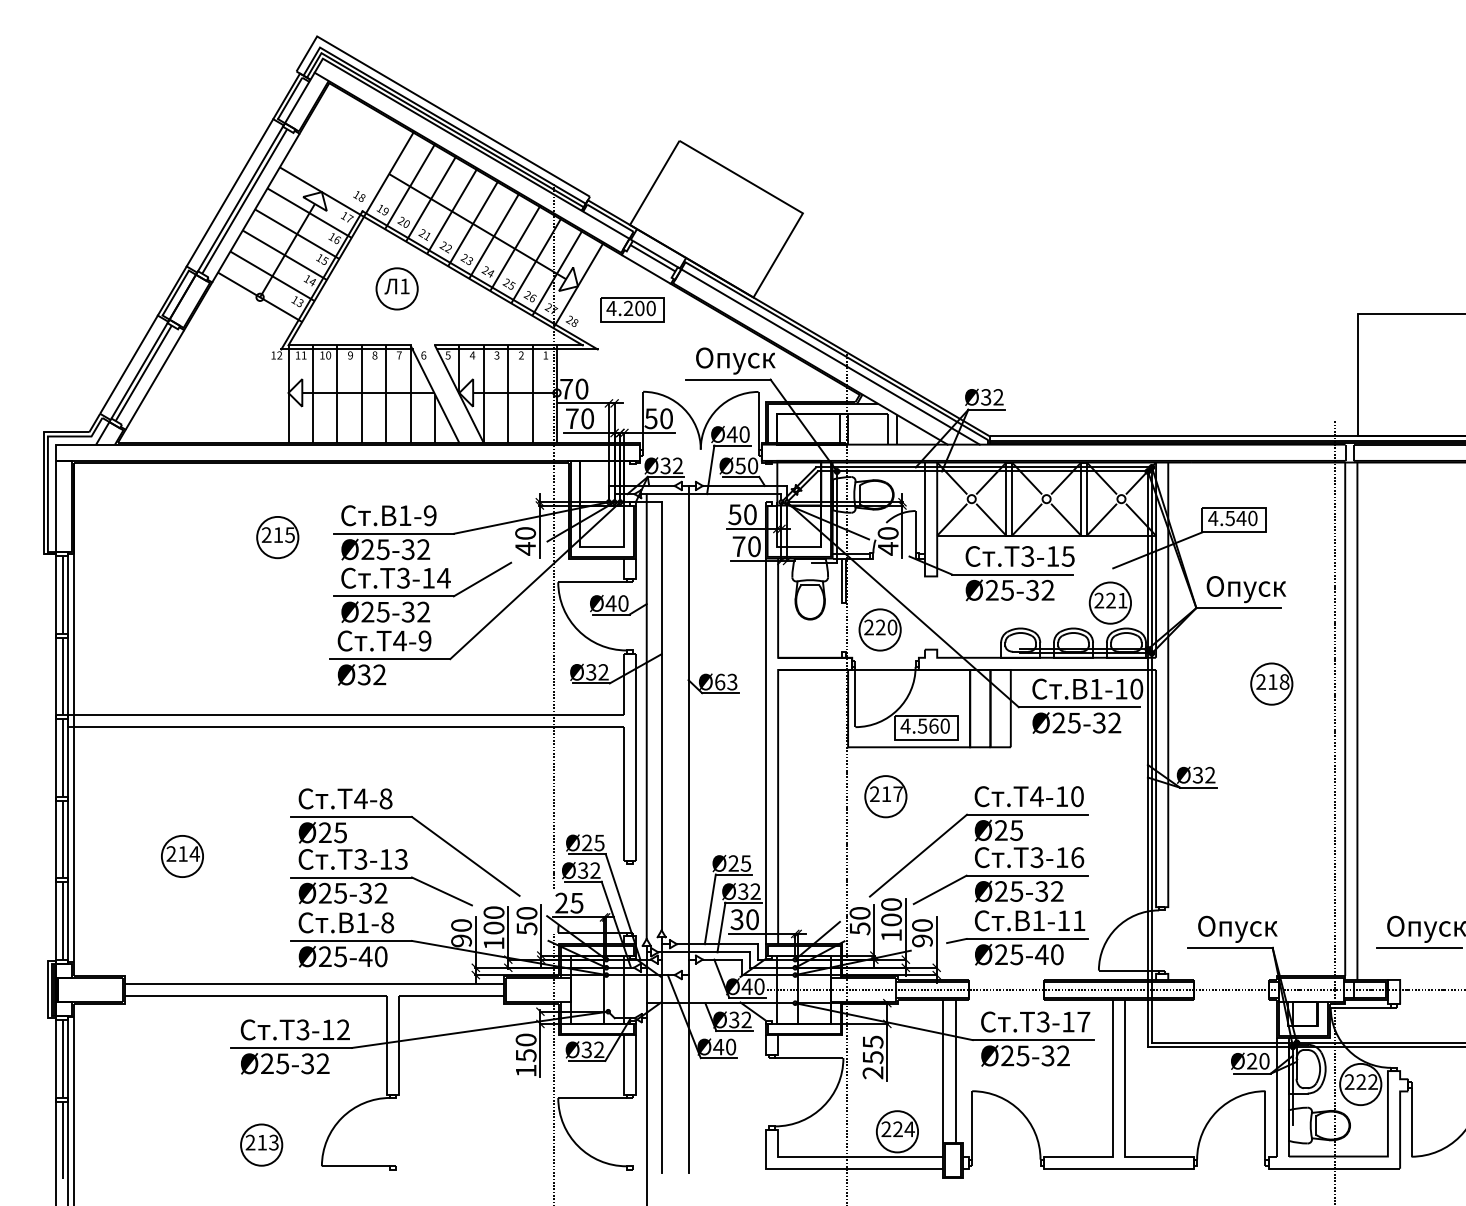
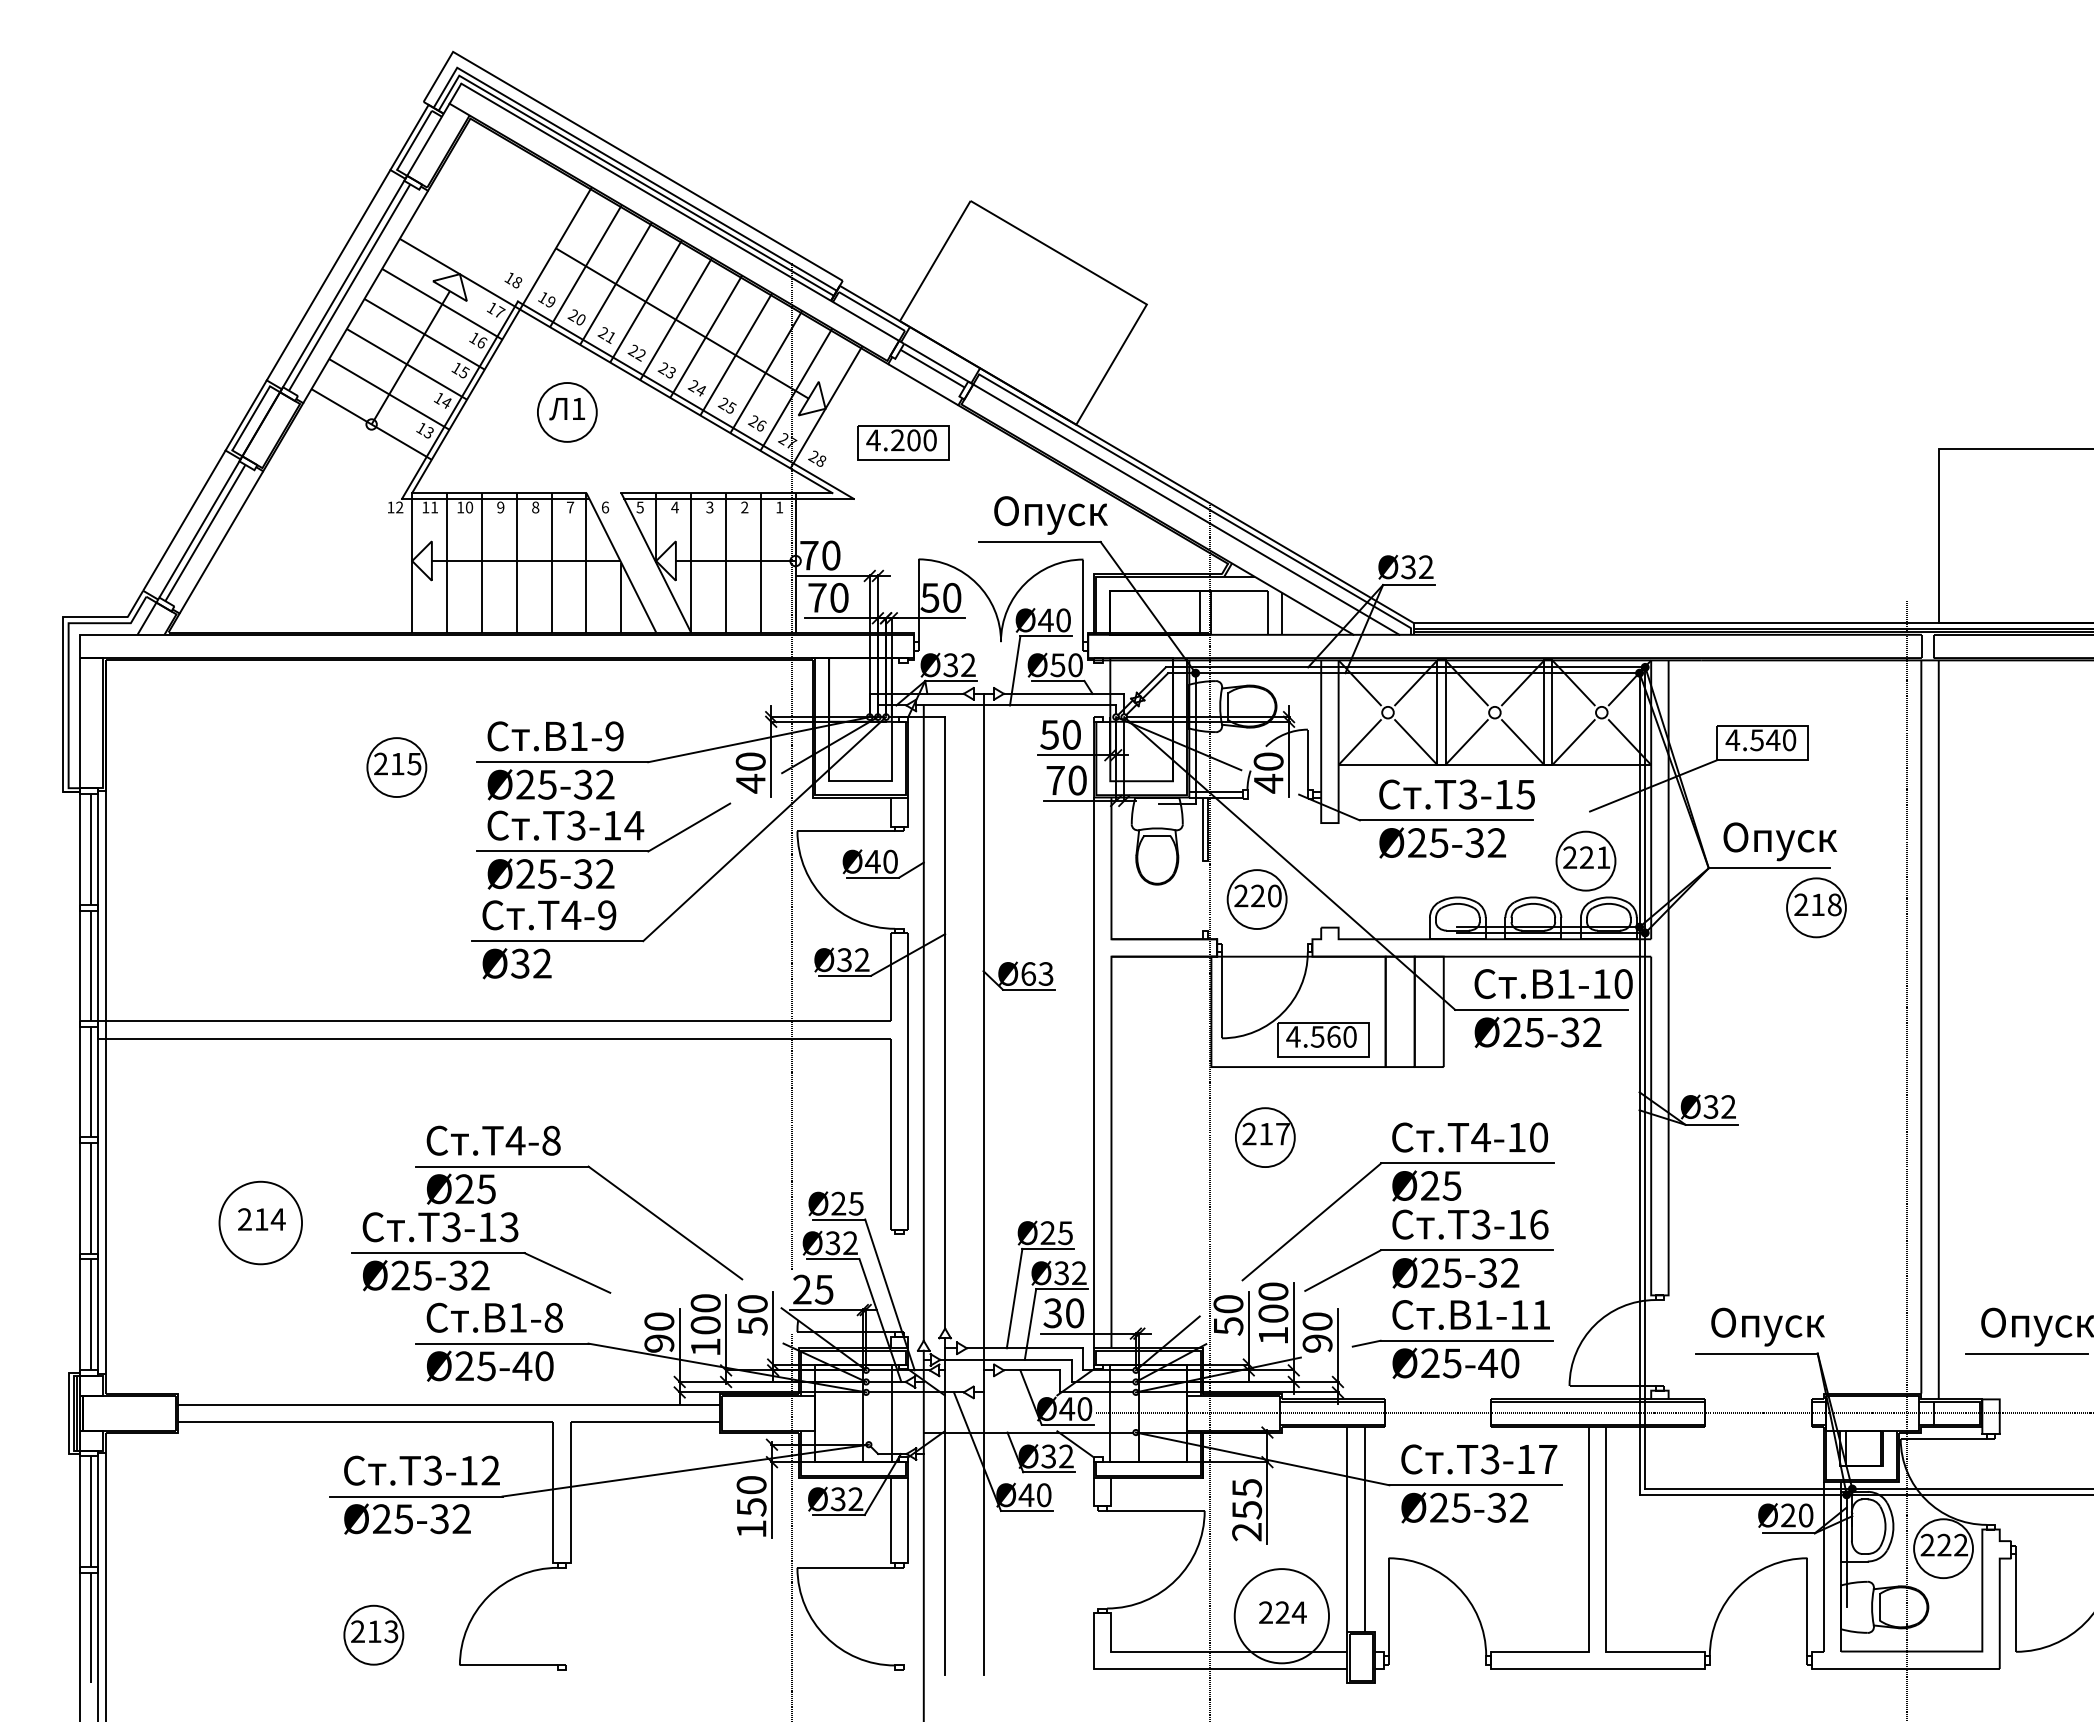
part: (1271, 683) -> (1816, 907), moved
circle: (182, 856) -> (260, 1222), size x1.4
part: (381, 877) -> (481, 1252), moved
circle: (897, 1131) -> (1281, 1615), size x1.6

